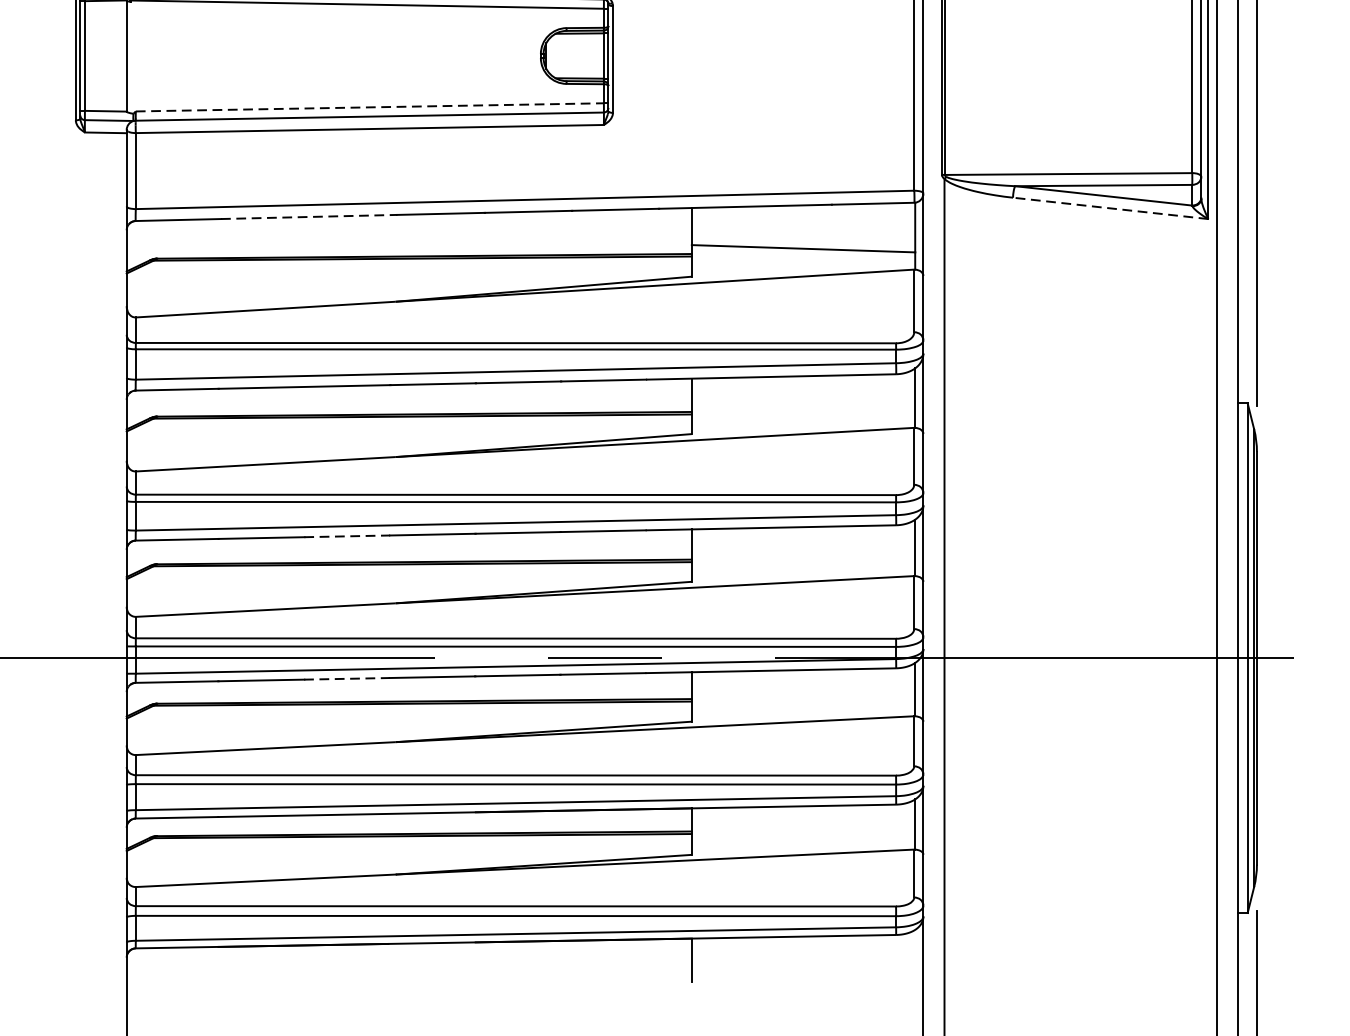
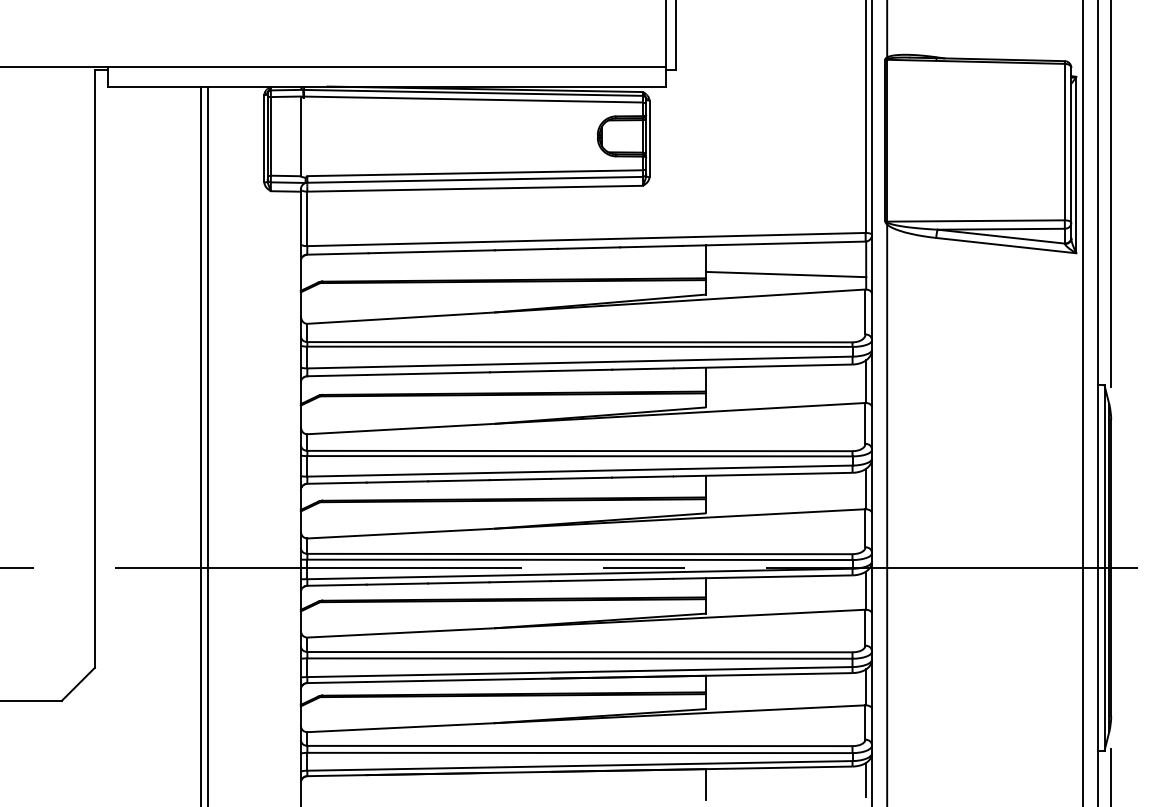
line: (370, 107) -> (475, 173), dashed -> solid
line: (1109, 208) -> (1005, 245), dashed -> solid
line: (310, 216) -> (432, 251), dashed -> solid
line: (346, 535) -> (458, 480), dashed -> solid
line: (346, 678) -> (458, 582), dashed -> solid
line: (915, 953) -> (866, 779), added

